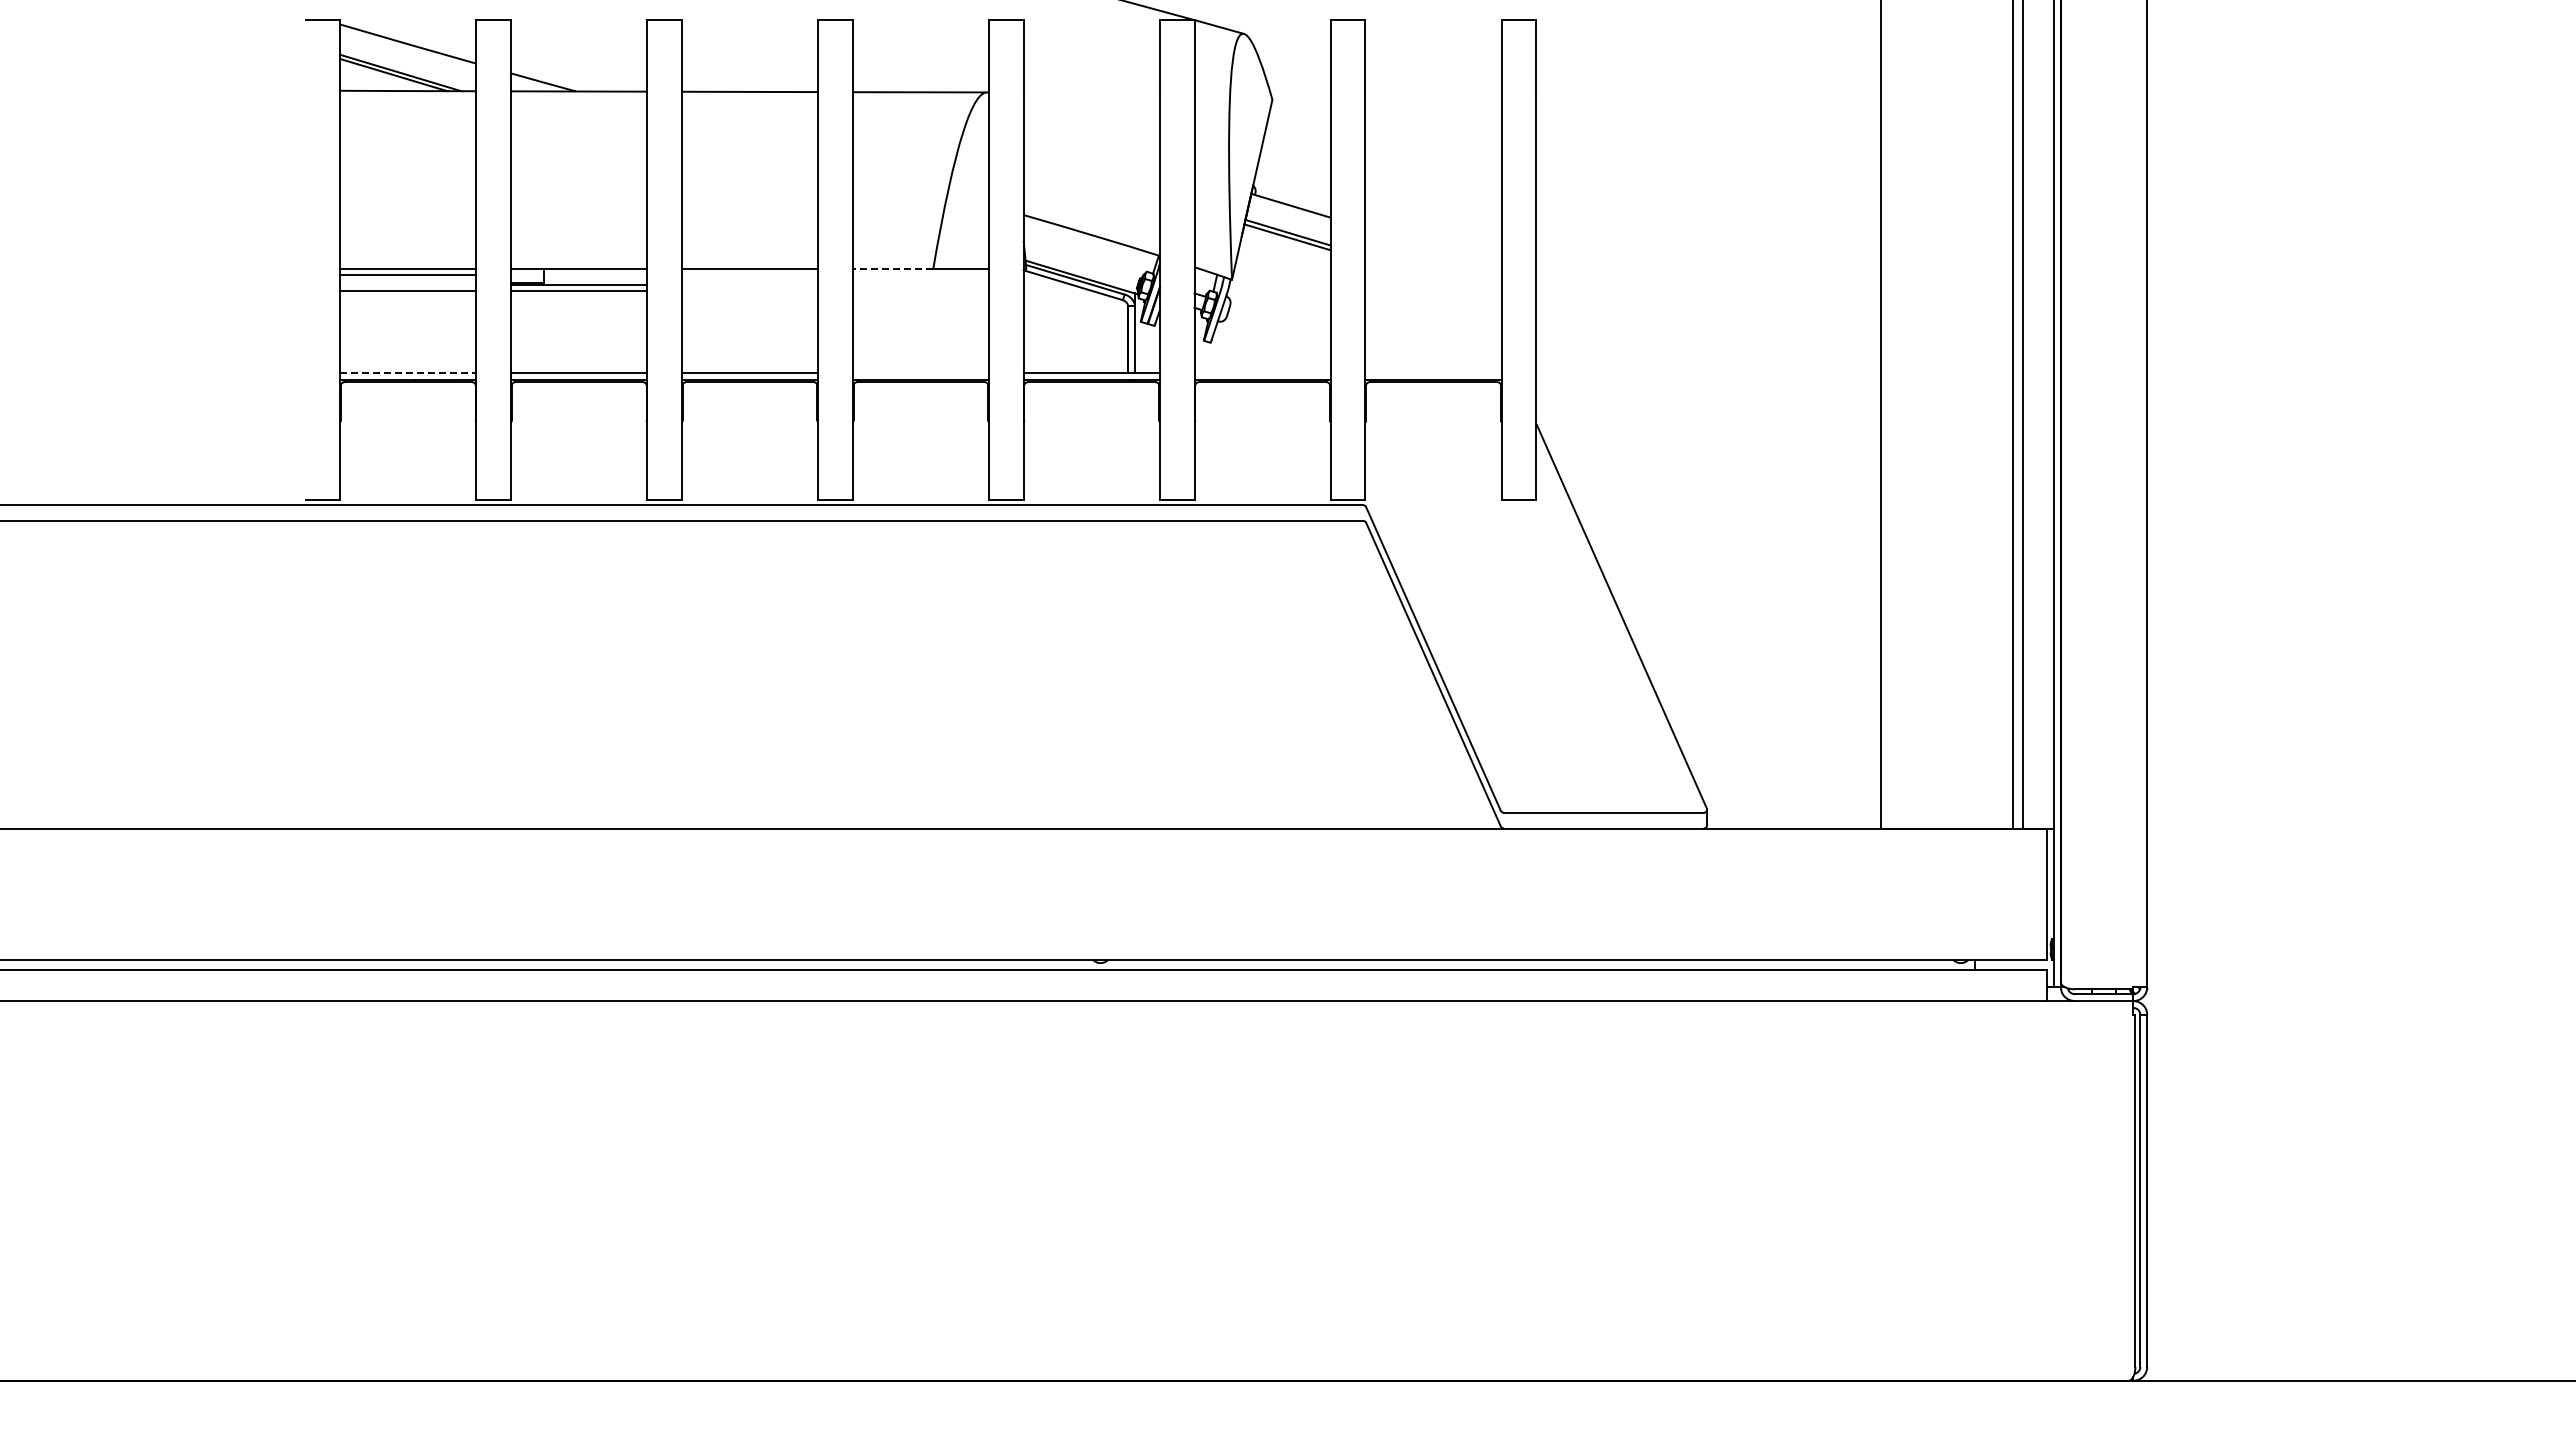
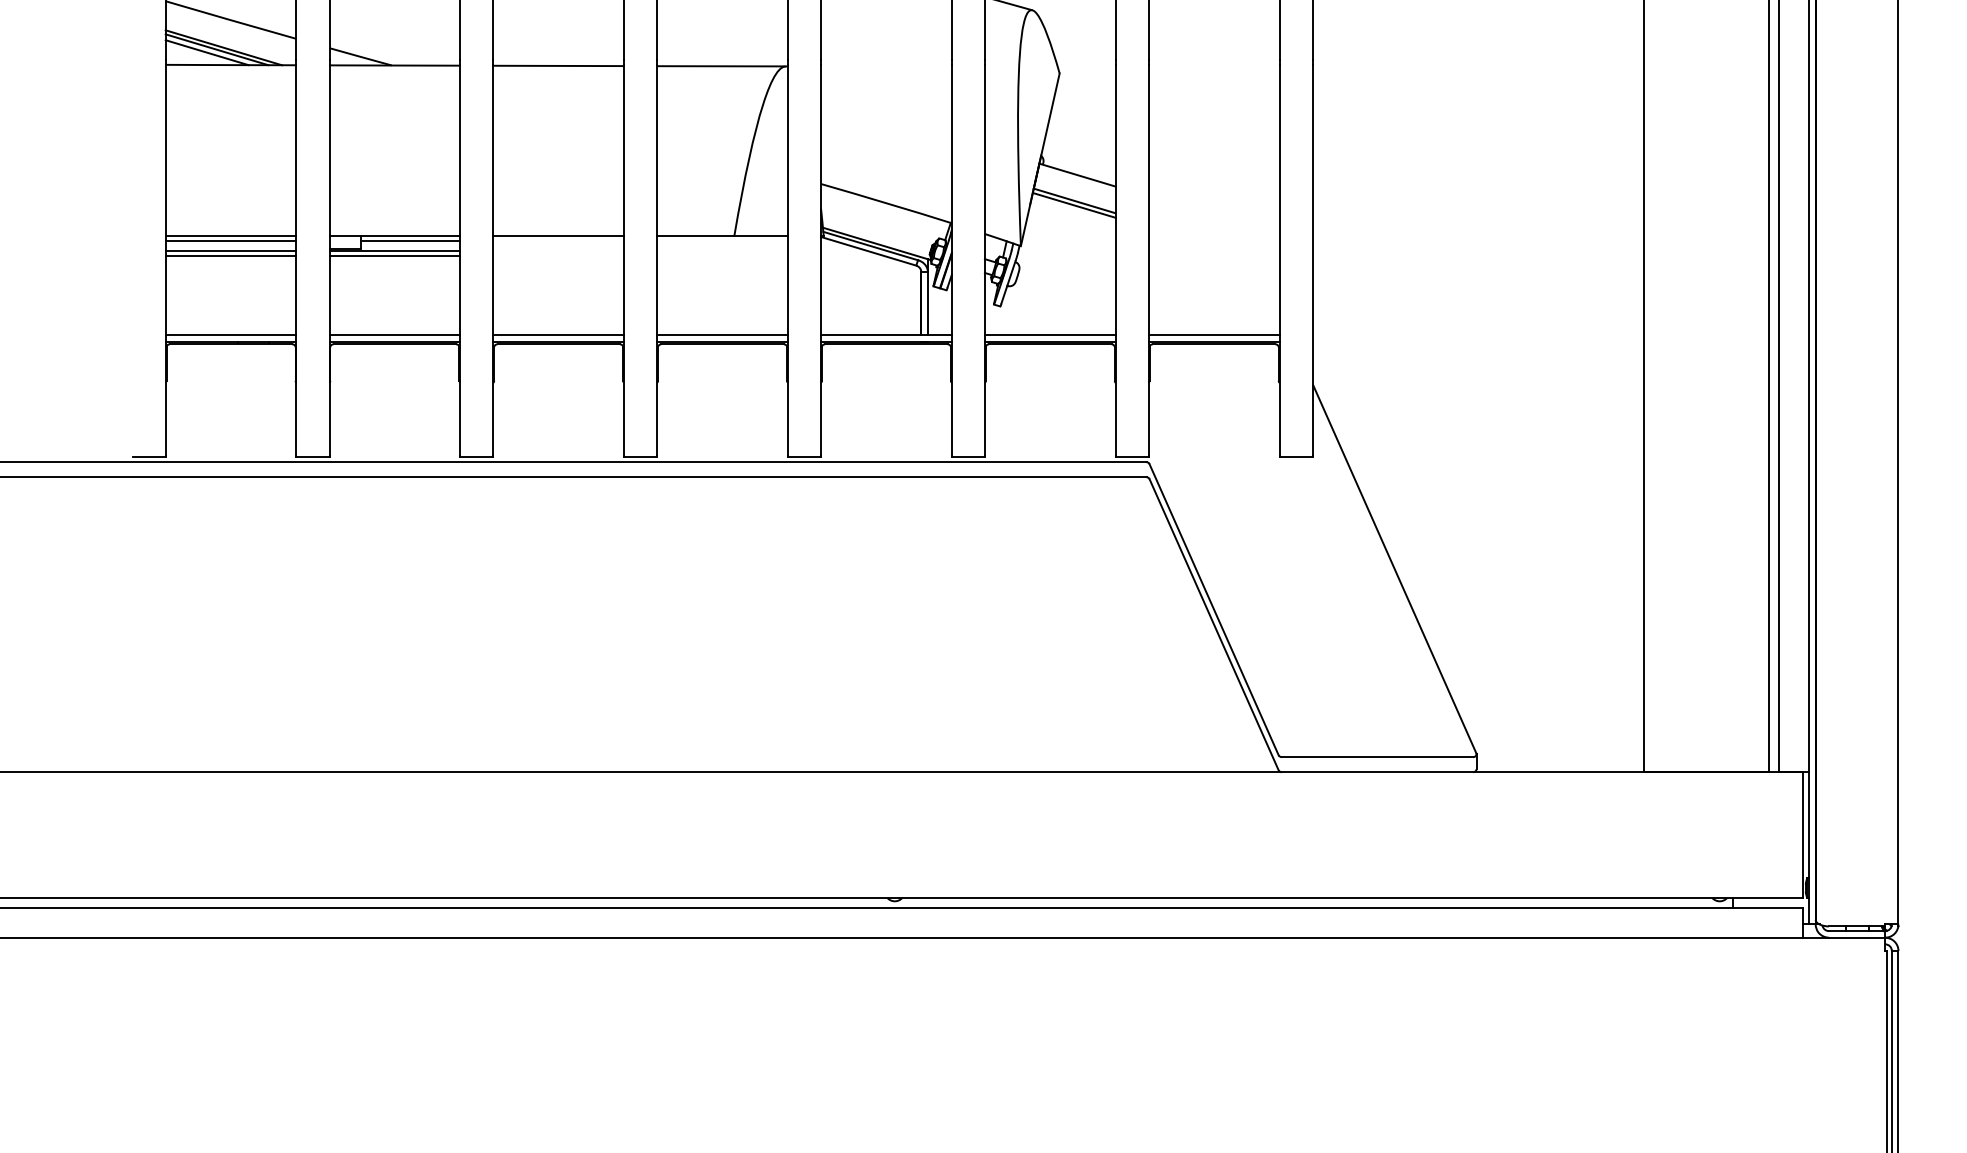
line: (383, 78) -> (207, 53), added
line: (892, 269) -> (695, 236), dashed -> solid
line: (595, 274) -> (410, 241), added
line: (408, 285) -> (231, 251), added
line: (408, 372) -> (231, 334), dashed -> solid
line: (920, 372) -> (722, 334), added
line: (1262, 372) -> (1050, 334), added
line: (1433, 372) -> (1214, 334), added

